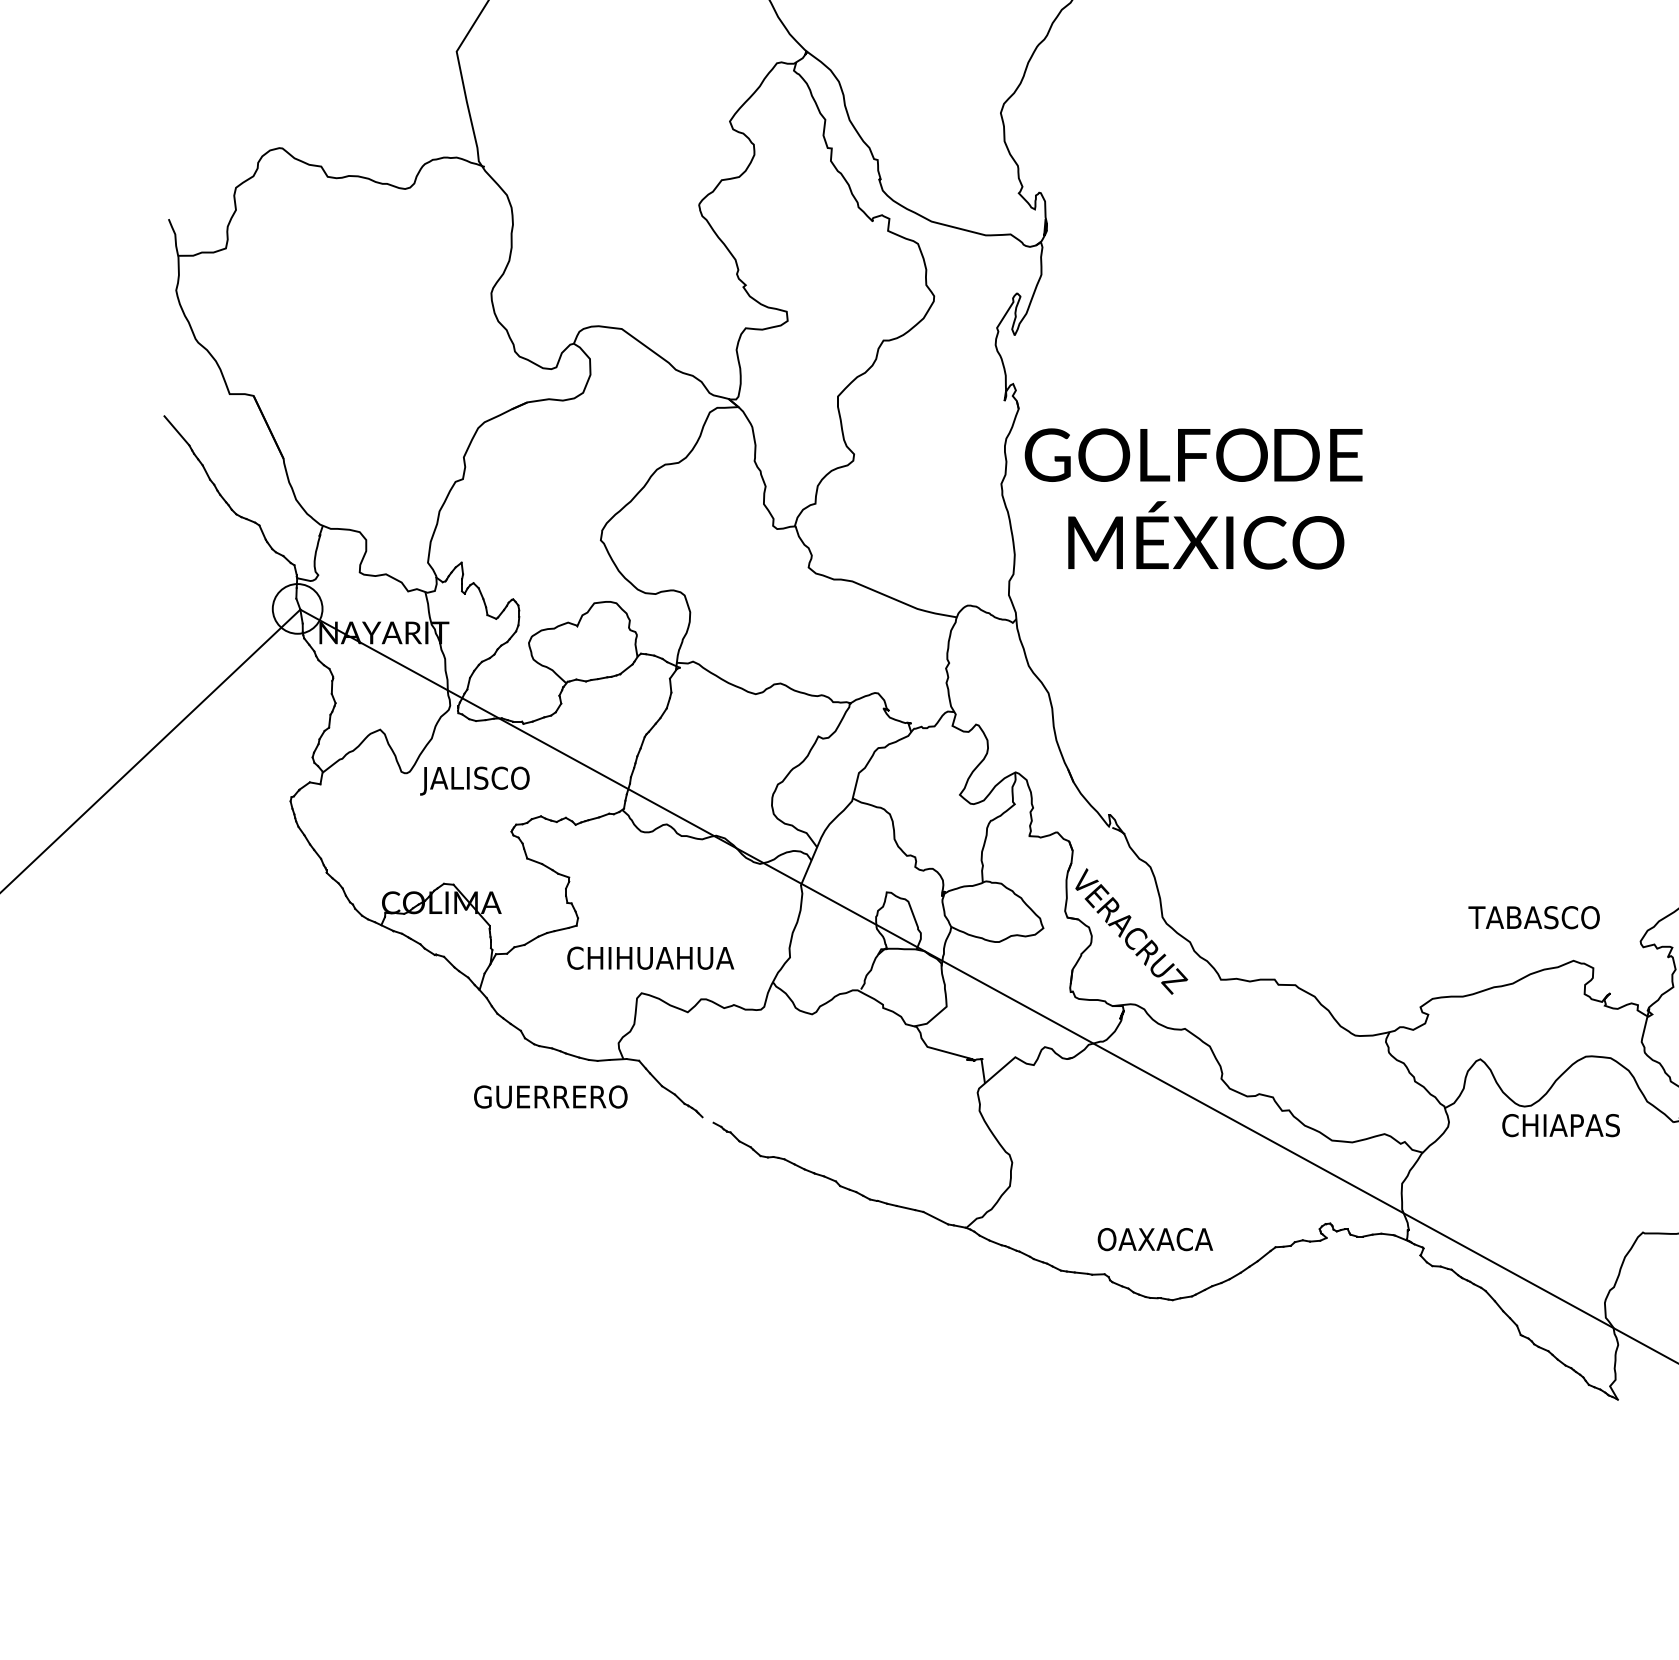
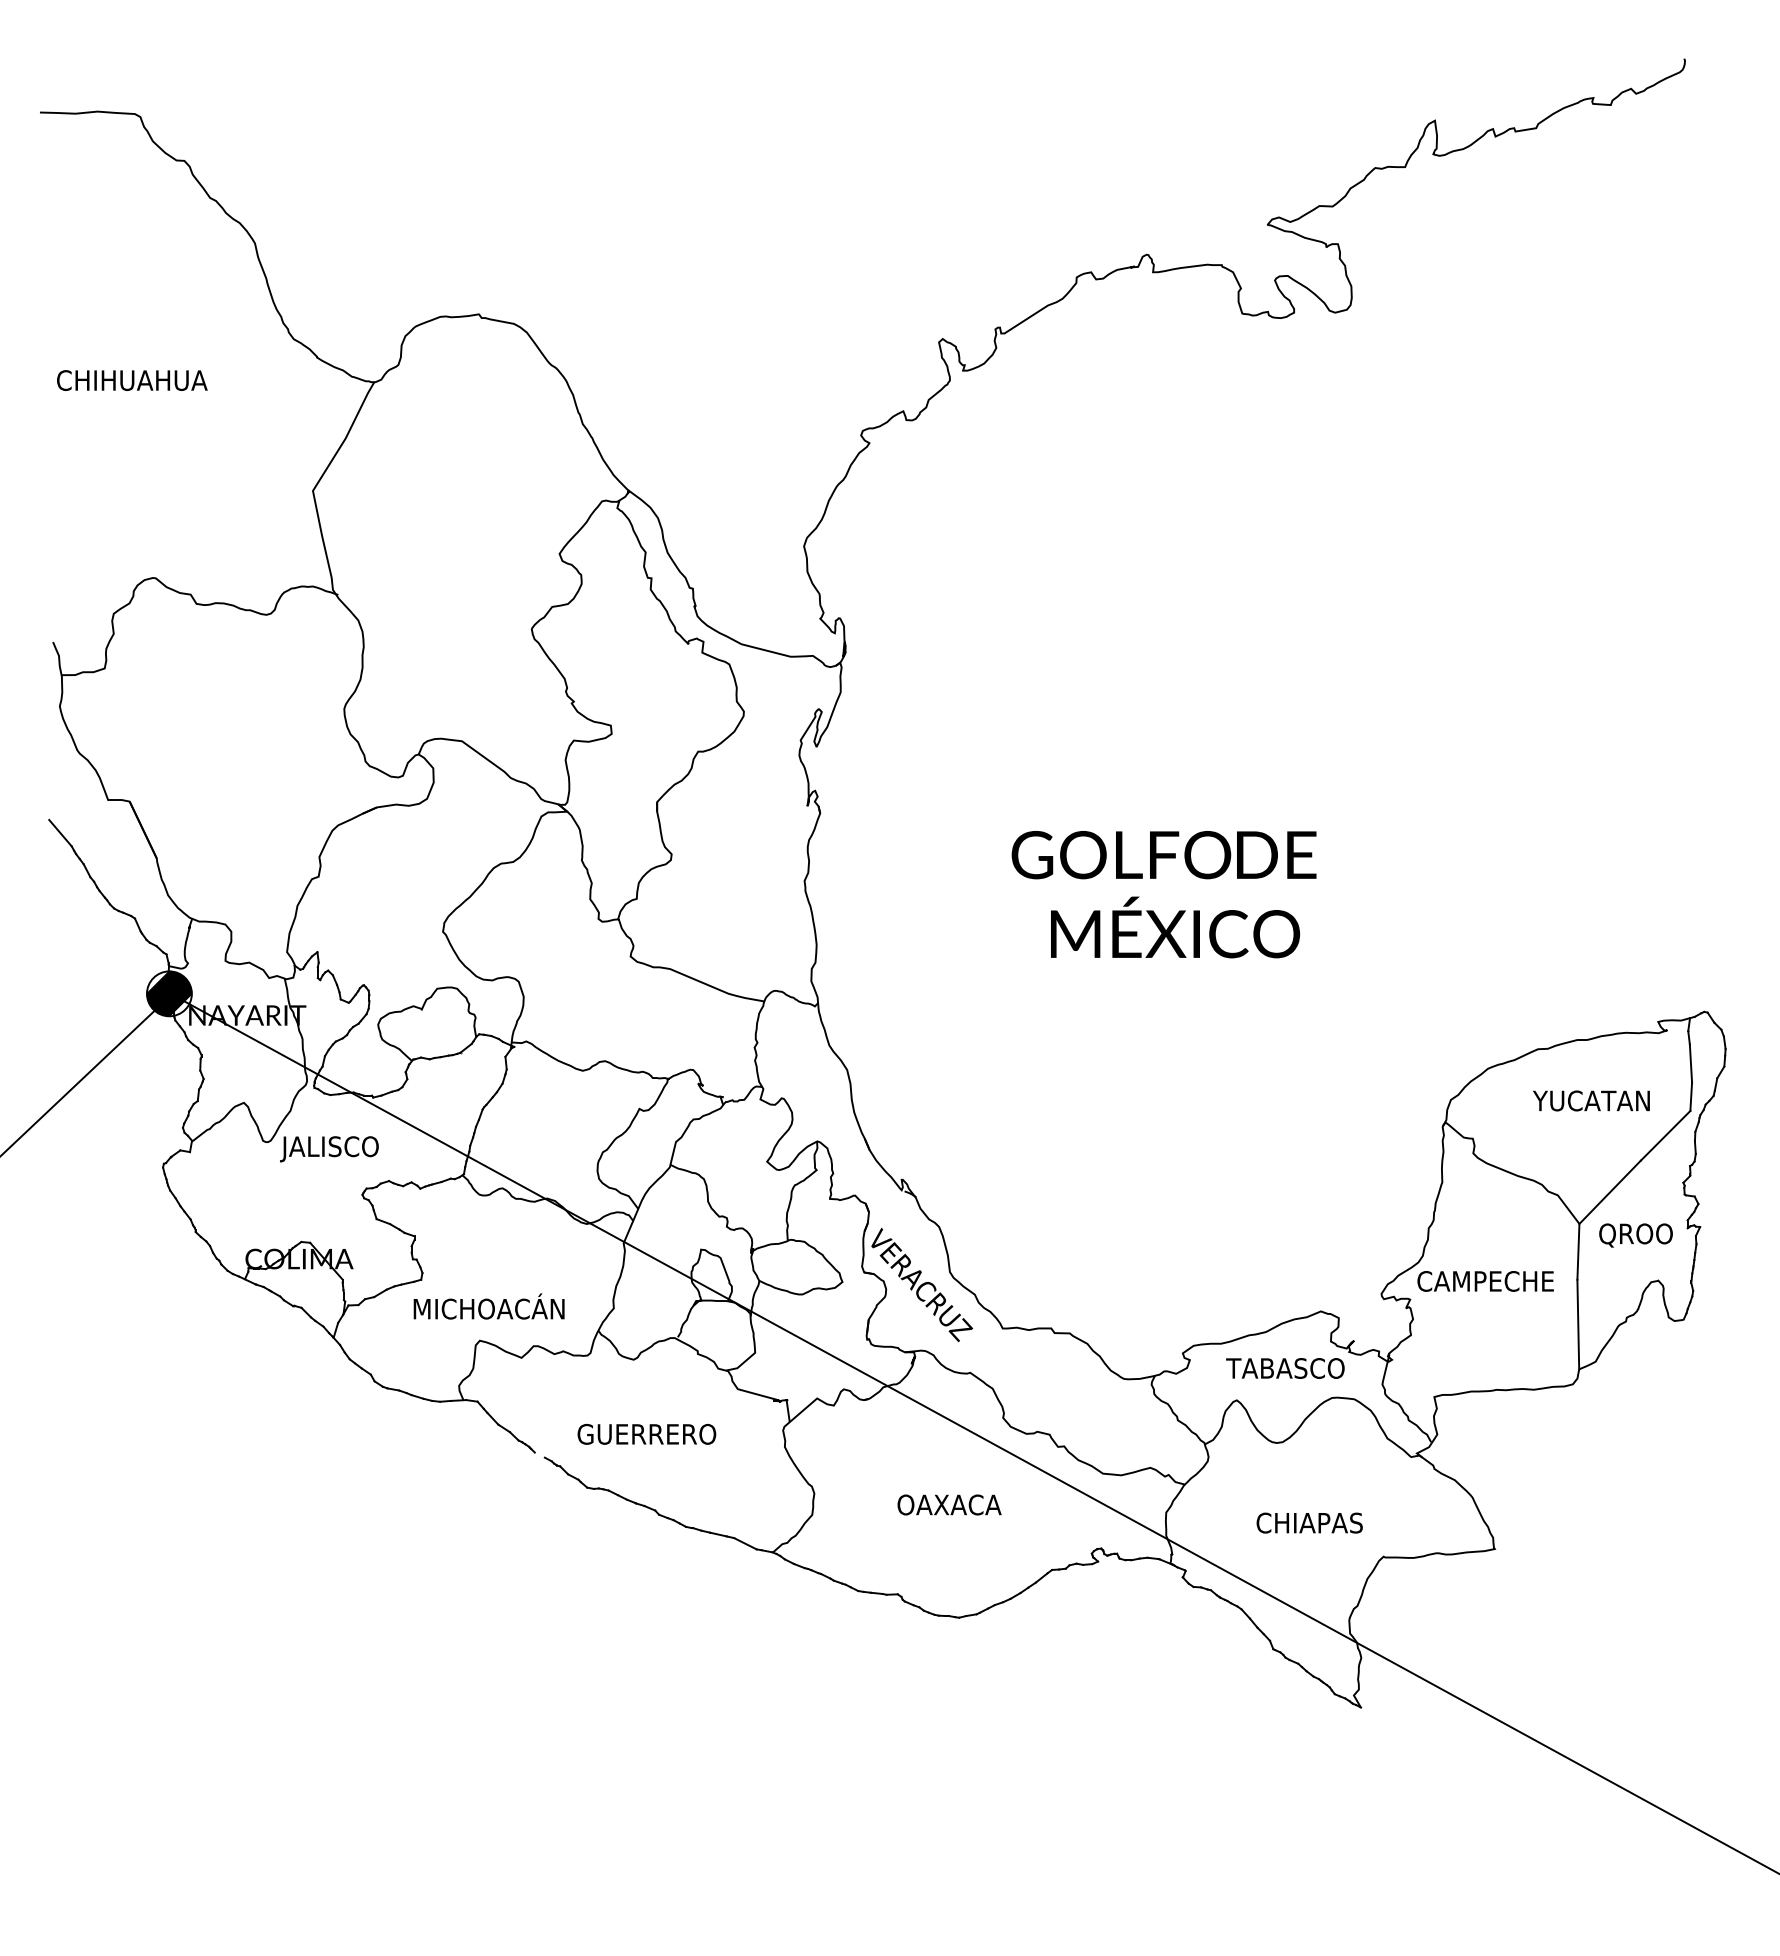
text: (1192, 498) -> (1163, 894), moved
hatch: (296, 608) -> (168, 993), added
text: (1534, 917) -> (1285, 1368), moved
text: (651, 955) -> (488, 1306), CHIHUAHUA -> MICHOACÁN
text: (550, 1096) -> (646, 1433), moved
text: (1560, 1124) -> (1309, 1522), moved
text: (1155, 1238) -> (949, 1504), moved

